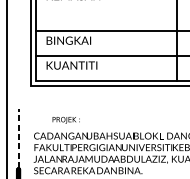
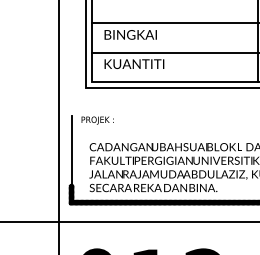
text: (66, 120) -> (97, 120), moved
line: (18, 138) -> (71, 150), dashed -> solid

